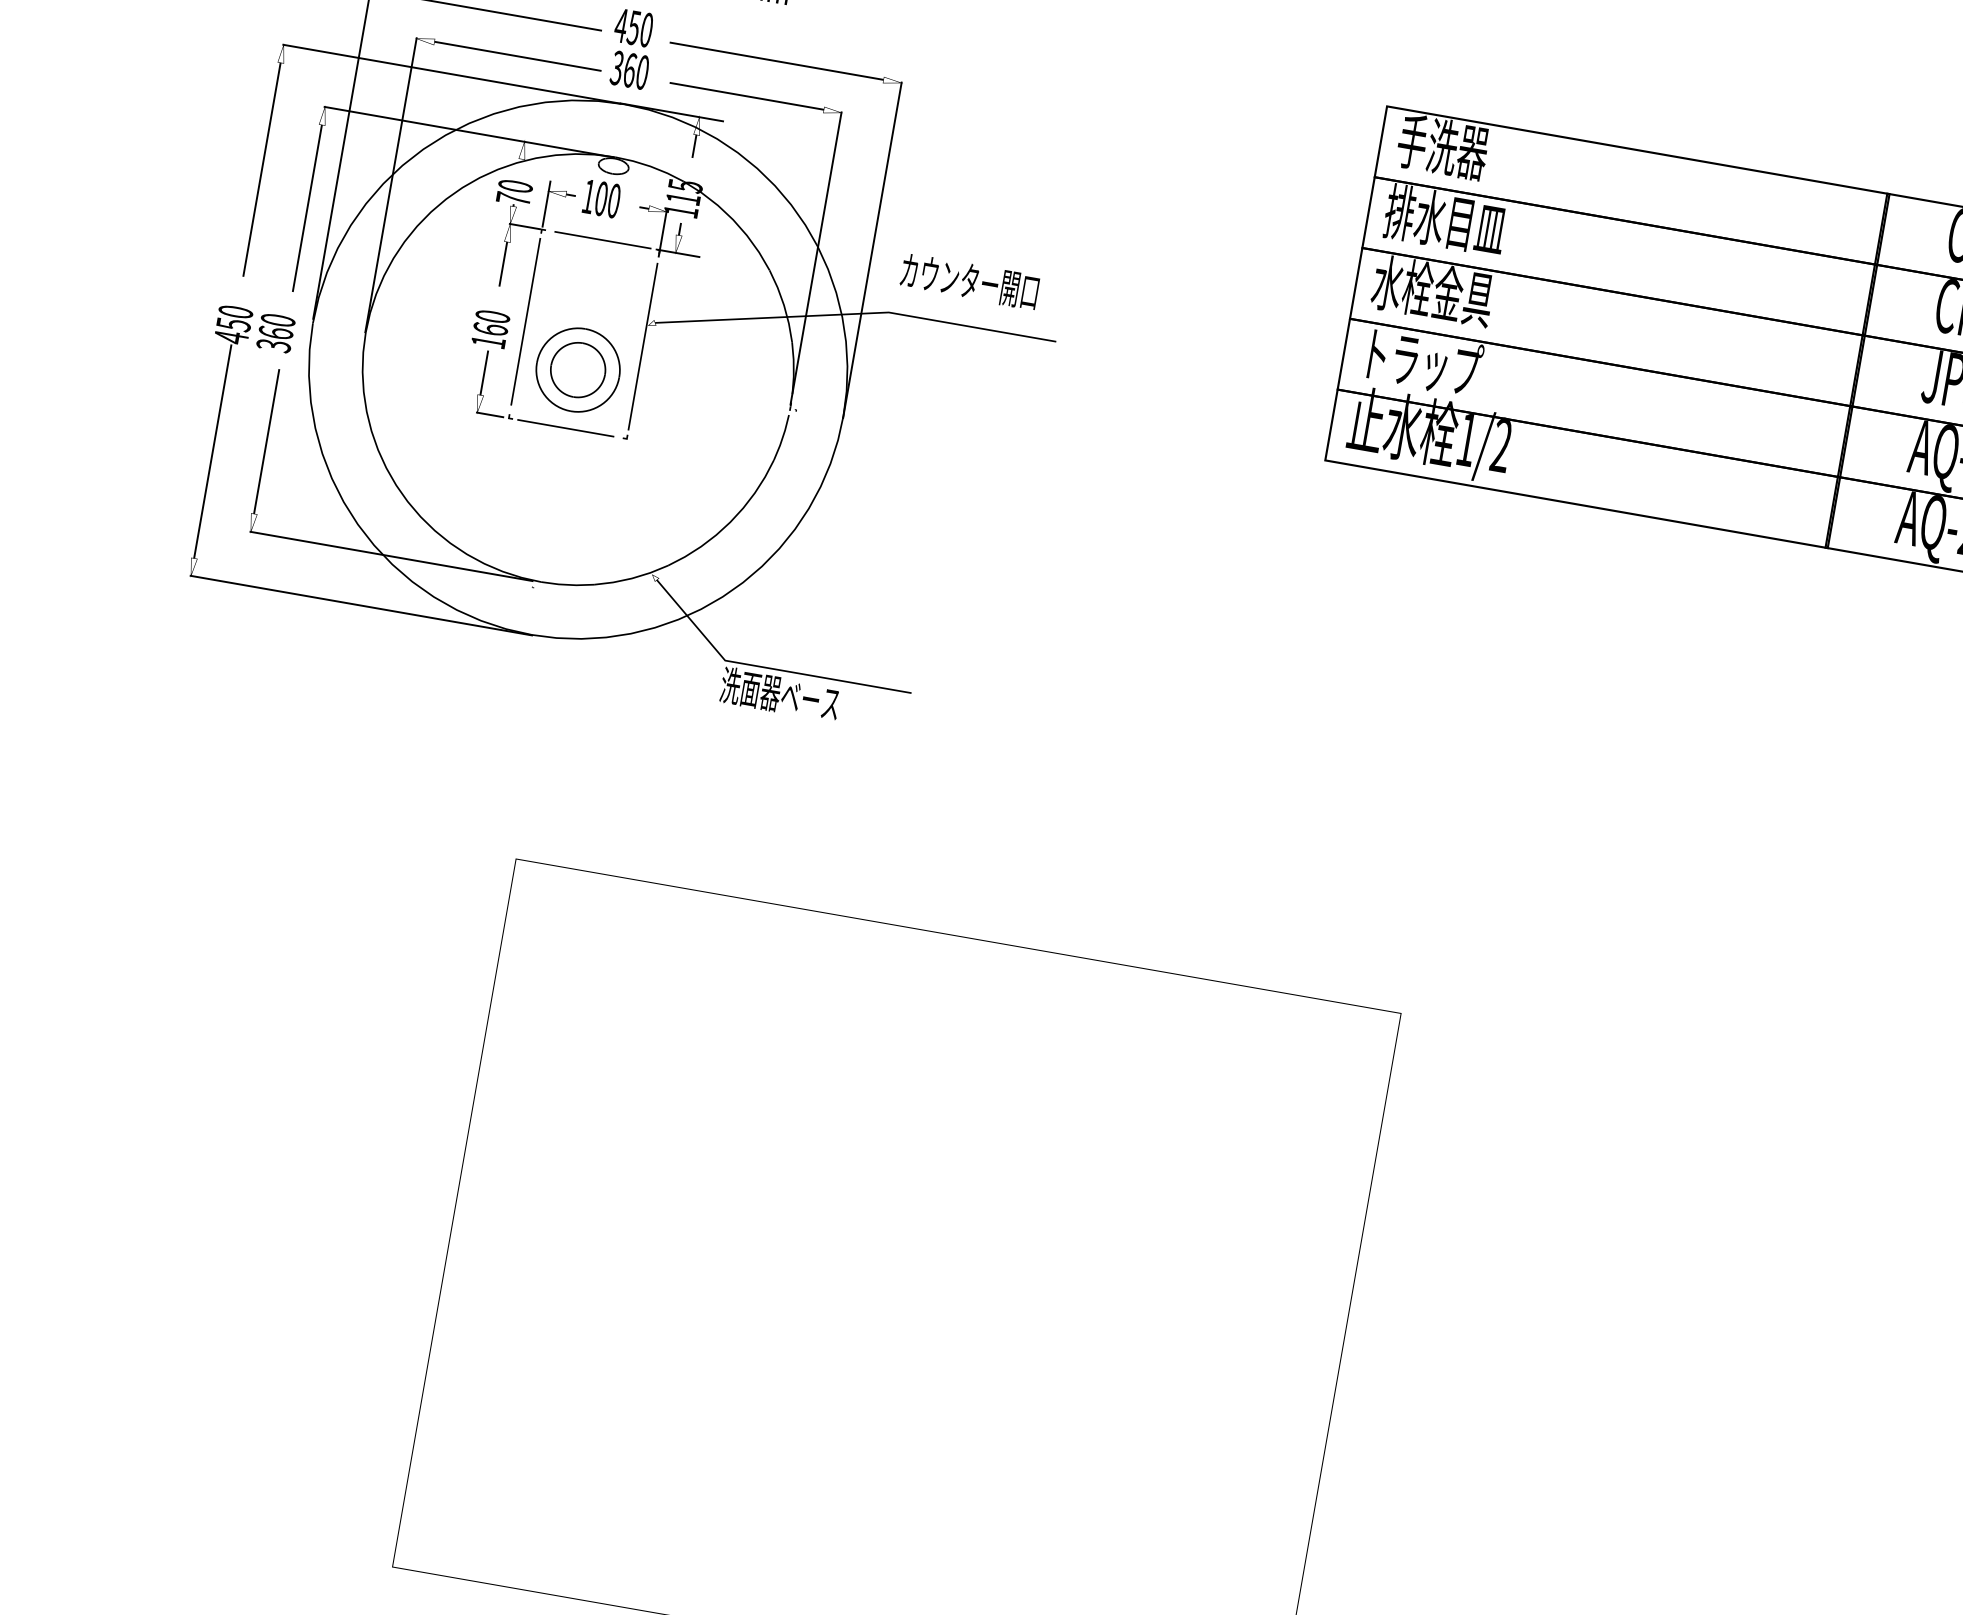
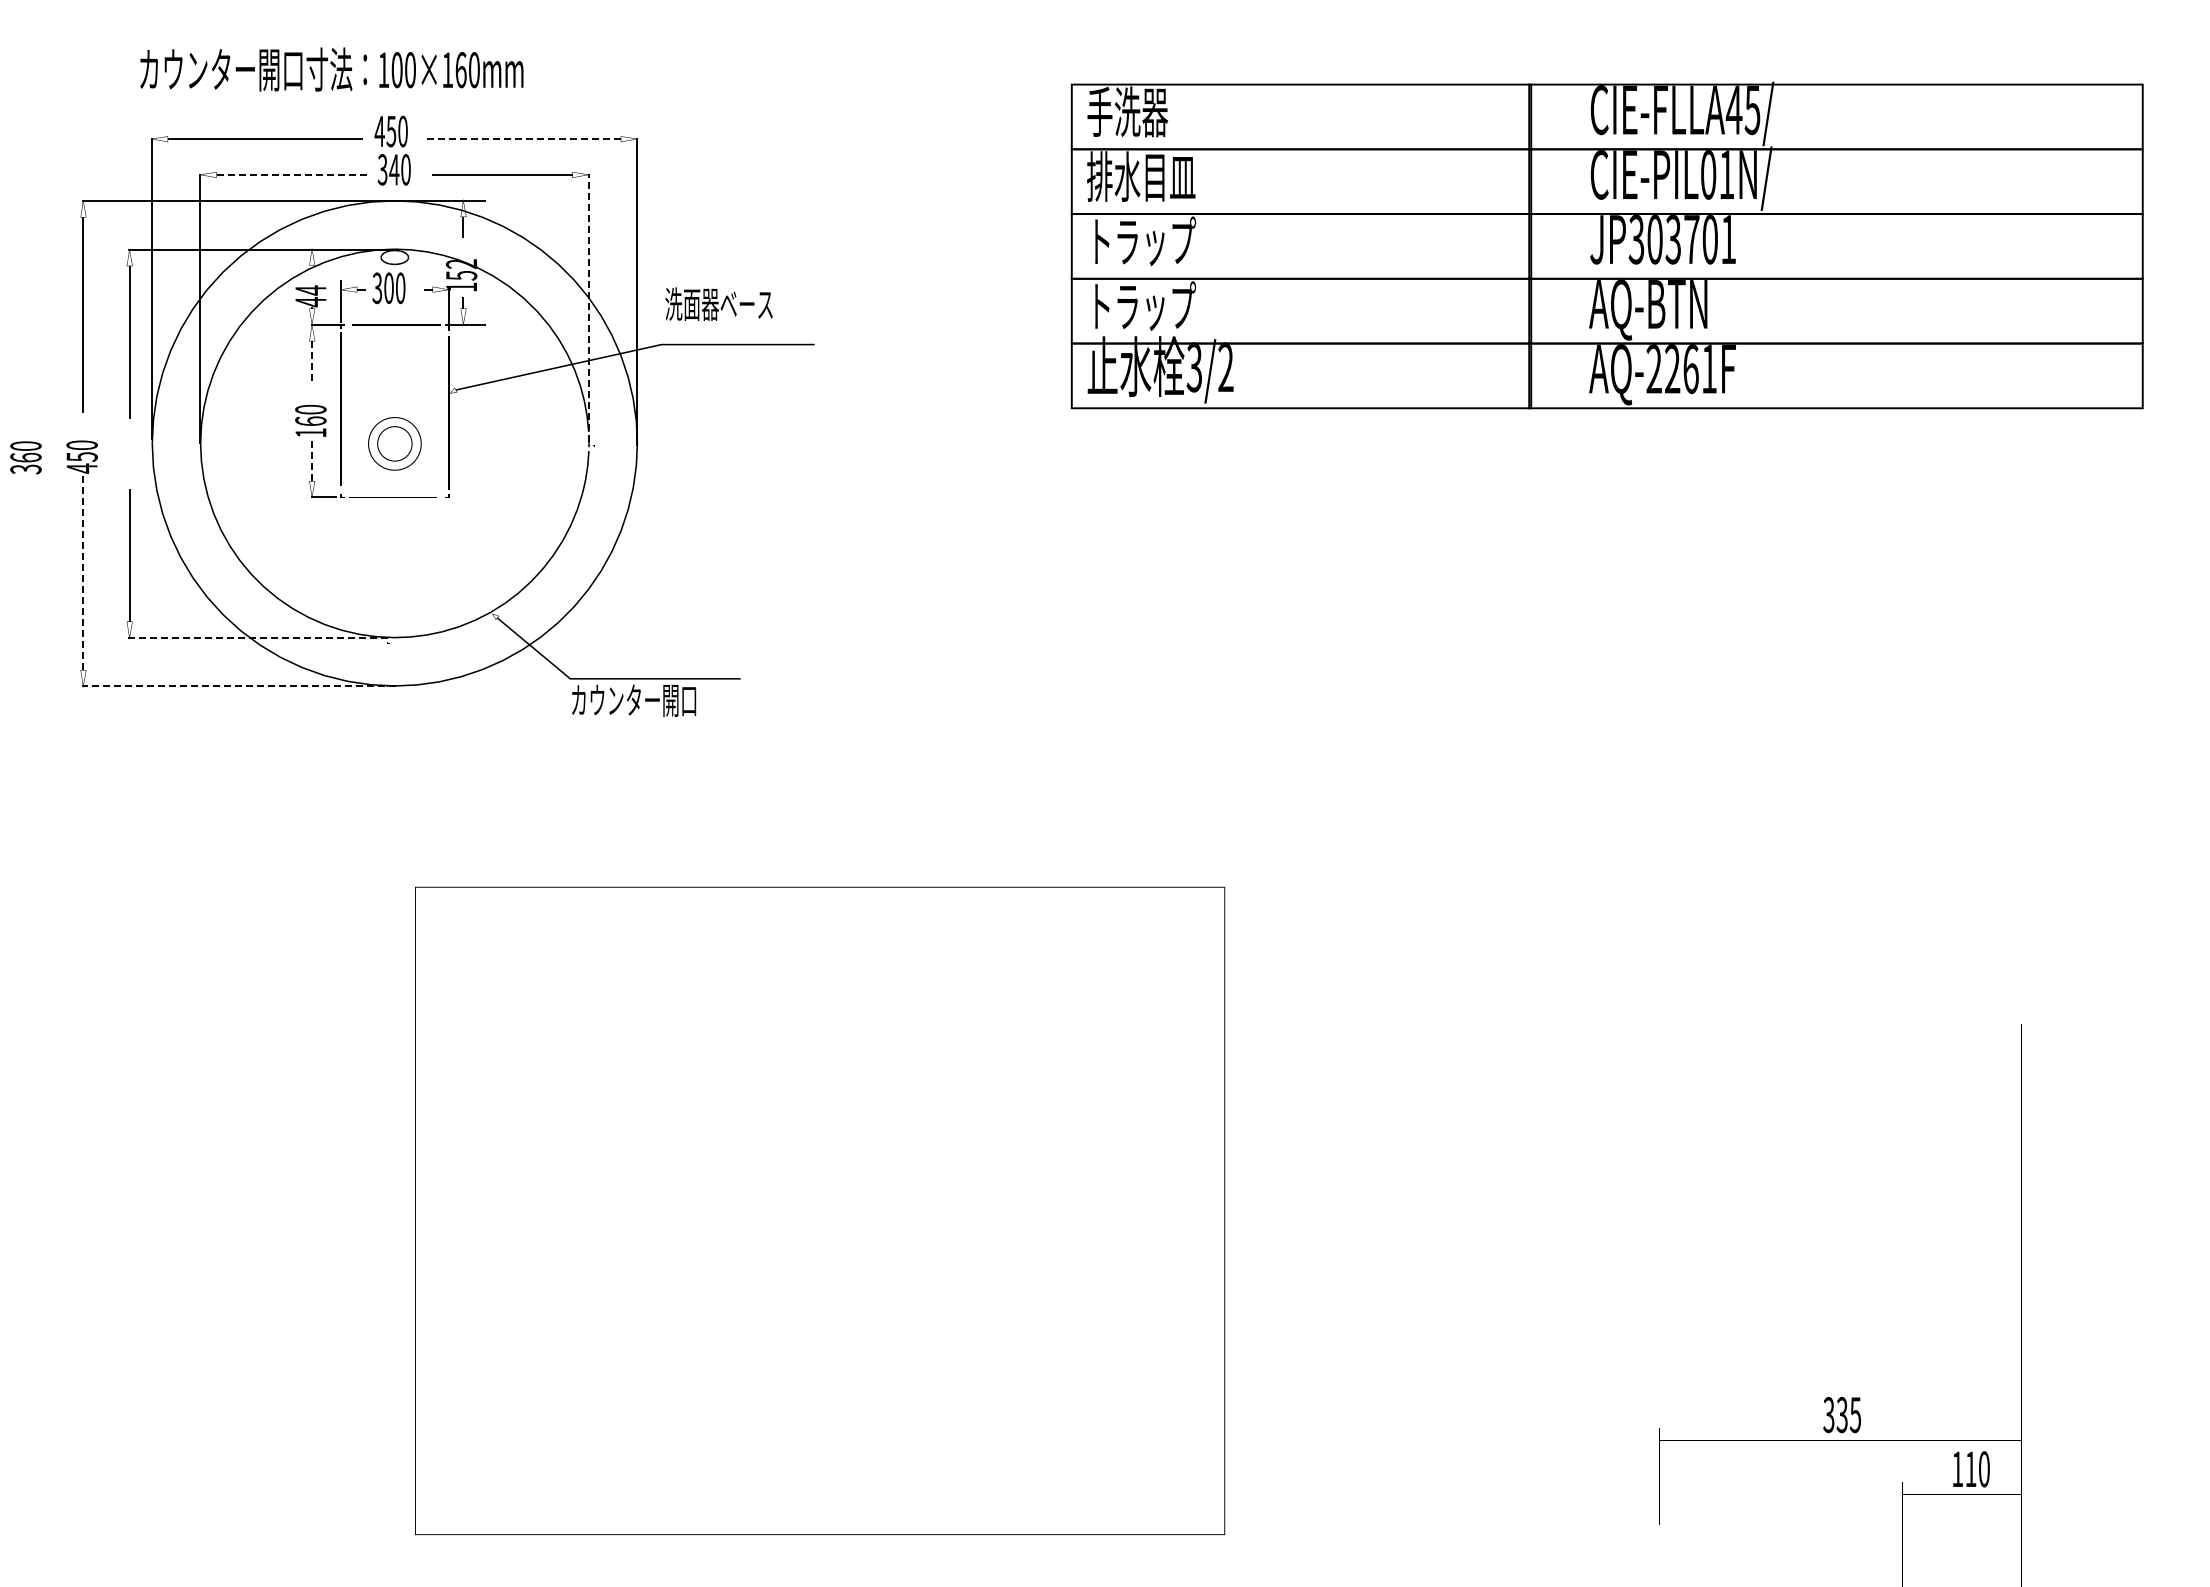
line: (518, 56) -> (293, 174), solid -> dashed
line: (776, 61) -> (523, 139), solid -> dashed
text: (630, 69) -> (394, 169), 360 -> 340
text: (514, 192) -> (310, 296), 70 -> 44
text: (684, 192) -> (461, 269), 115 -> 152
text: (588, 196) -> (377, 288), 100 -> 300
line: (815, 257) -> (588, 307), solid -> dashed
line: (503, 265) -> (312, 362), solid -> dashed
text: (968, 281) -> (727, 304), カウンター開口 -> 洗面器ベース
text: (1433, 290) -> (1141, 240), 水栓金具 -> トラップ
text: (275, 332) -> (25, 457), moved
part: (577, 369) -> (394, 443), size x0.7
line: (484, 372) -> (312, 460), solid -> dashed
text: (1466, 439) -> (1193, 367), 1/2 -> 3/2
line: (213, 451) -> (83, 572), solid -> dashed
line: (391, 556) -> (258, 638), solid -> dashed
line: (360, 605) -> (238, 686), solid -> dashed
text: (790, 696) -> (633, 700), 洗面器ベース -> カウンター開口

